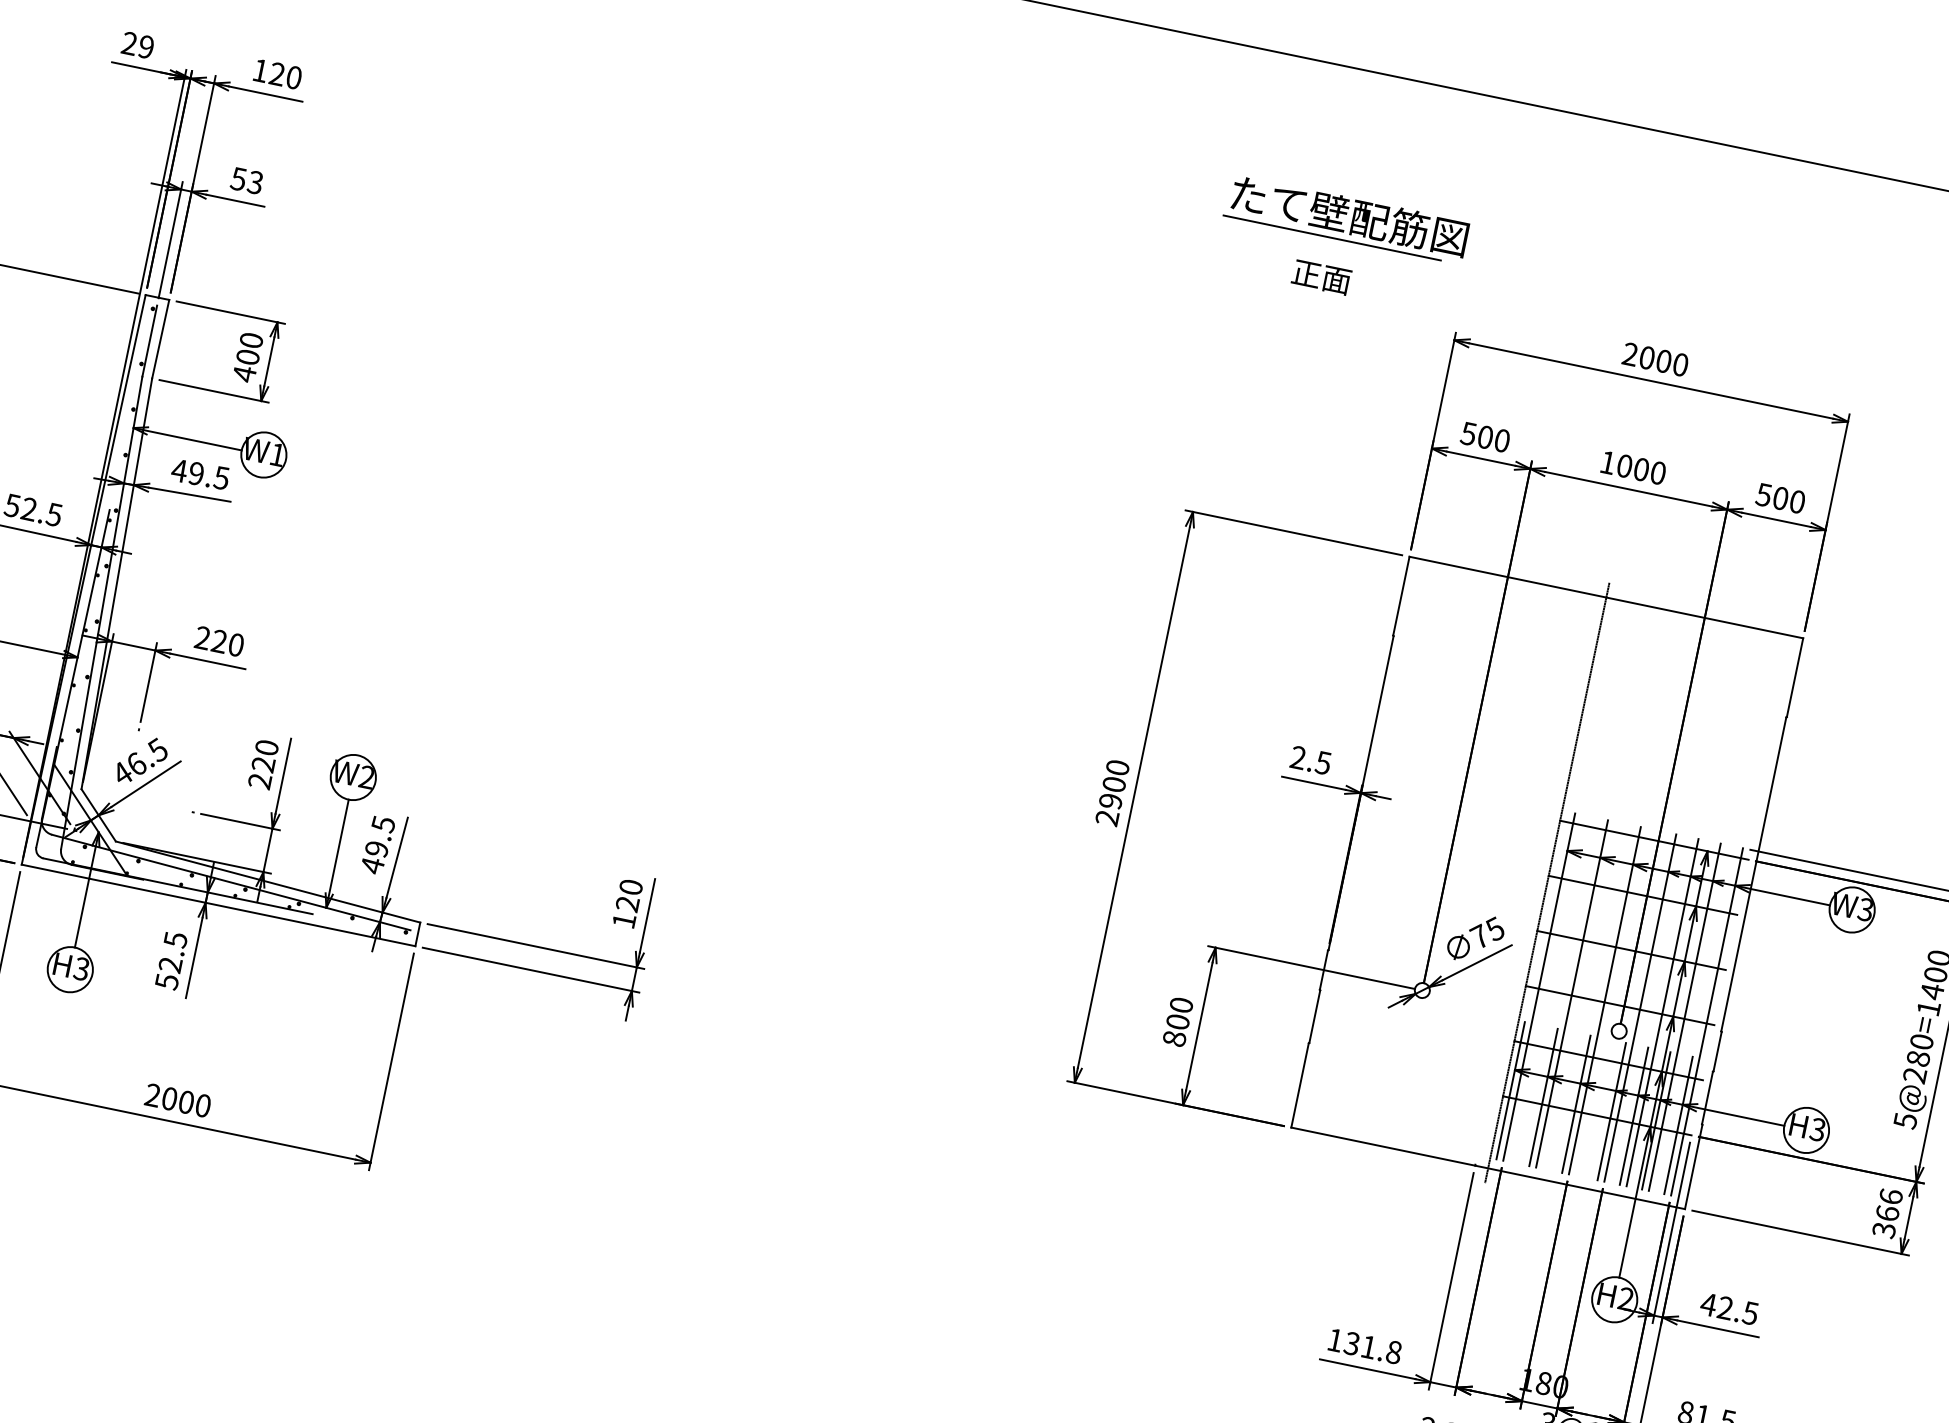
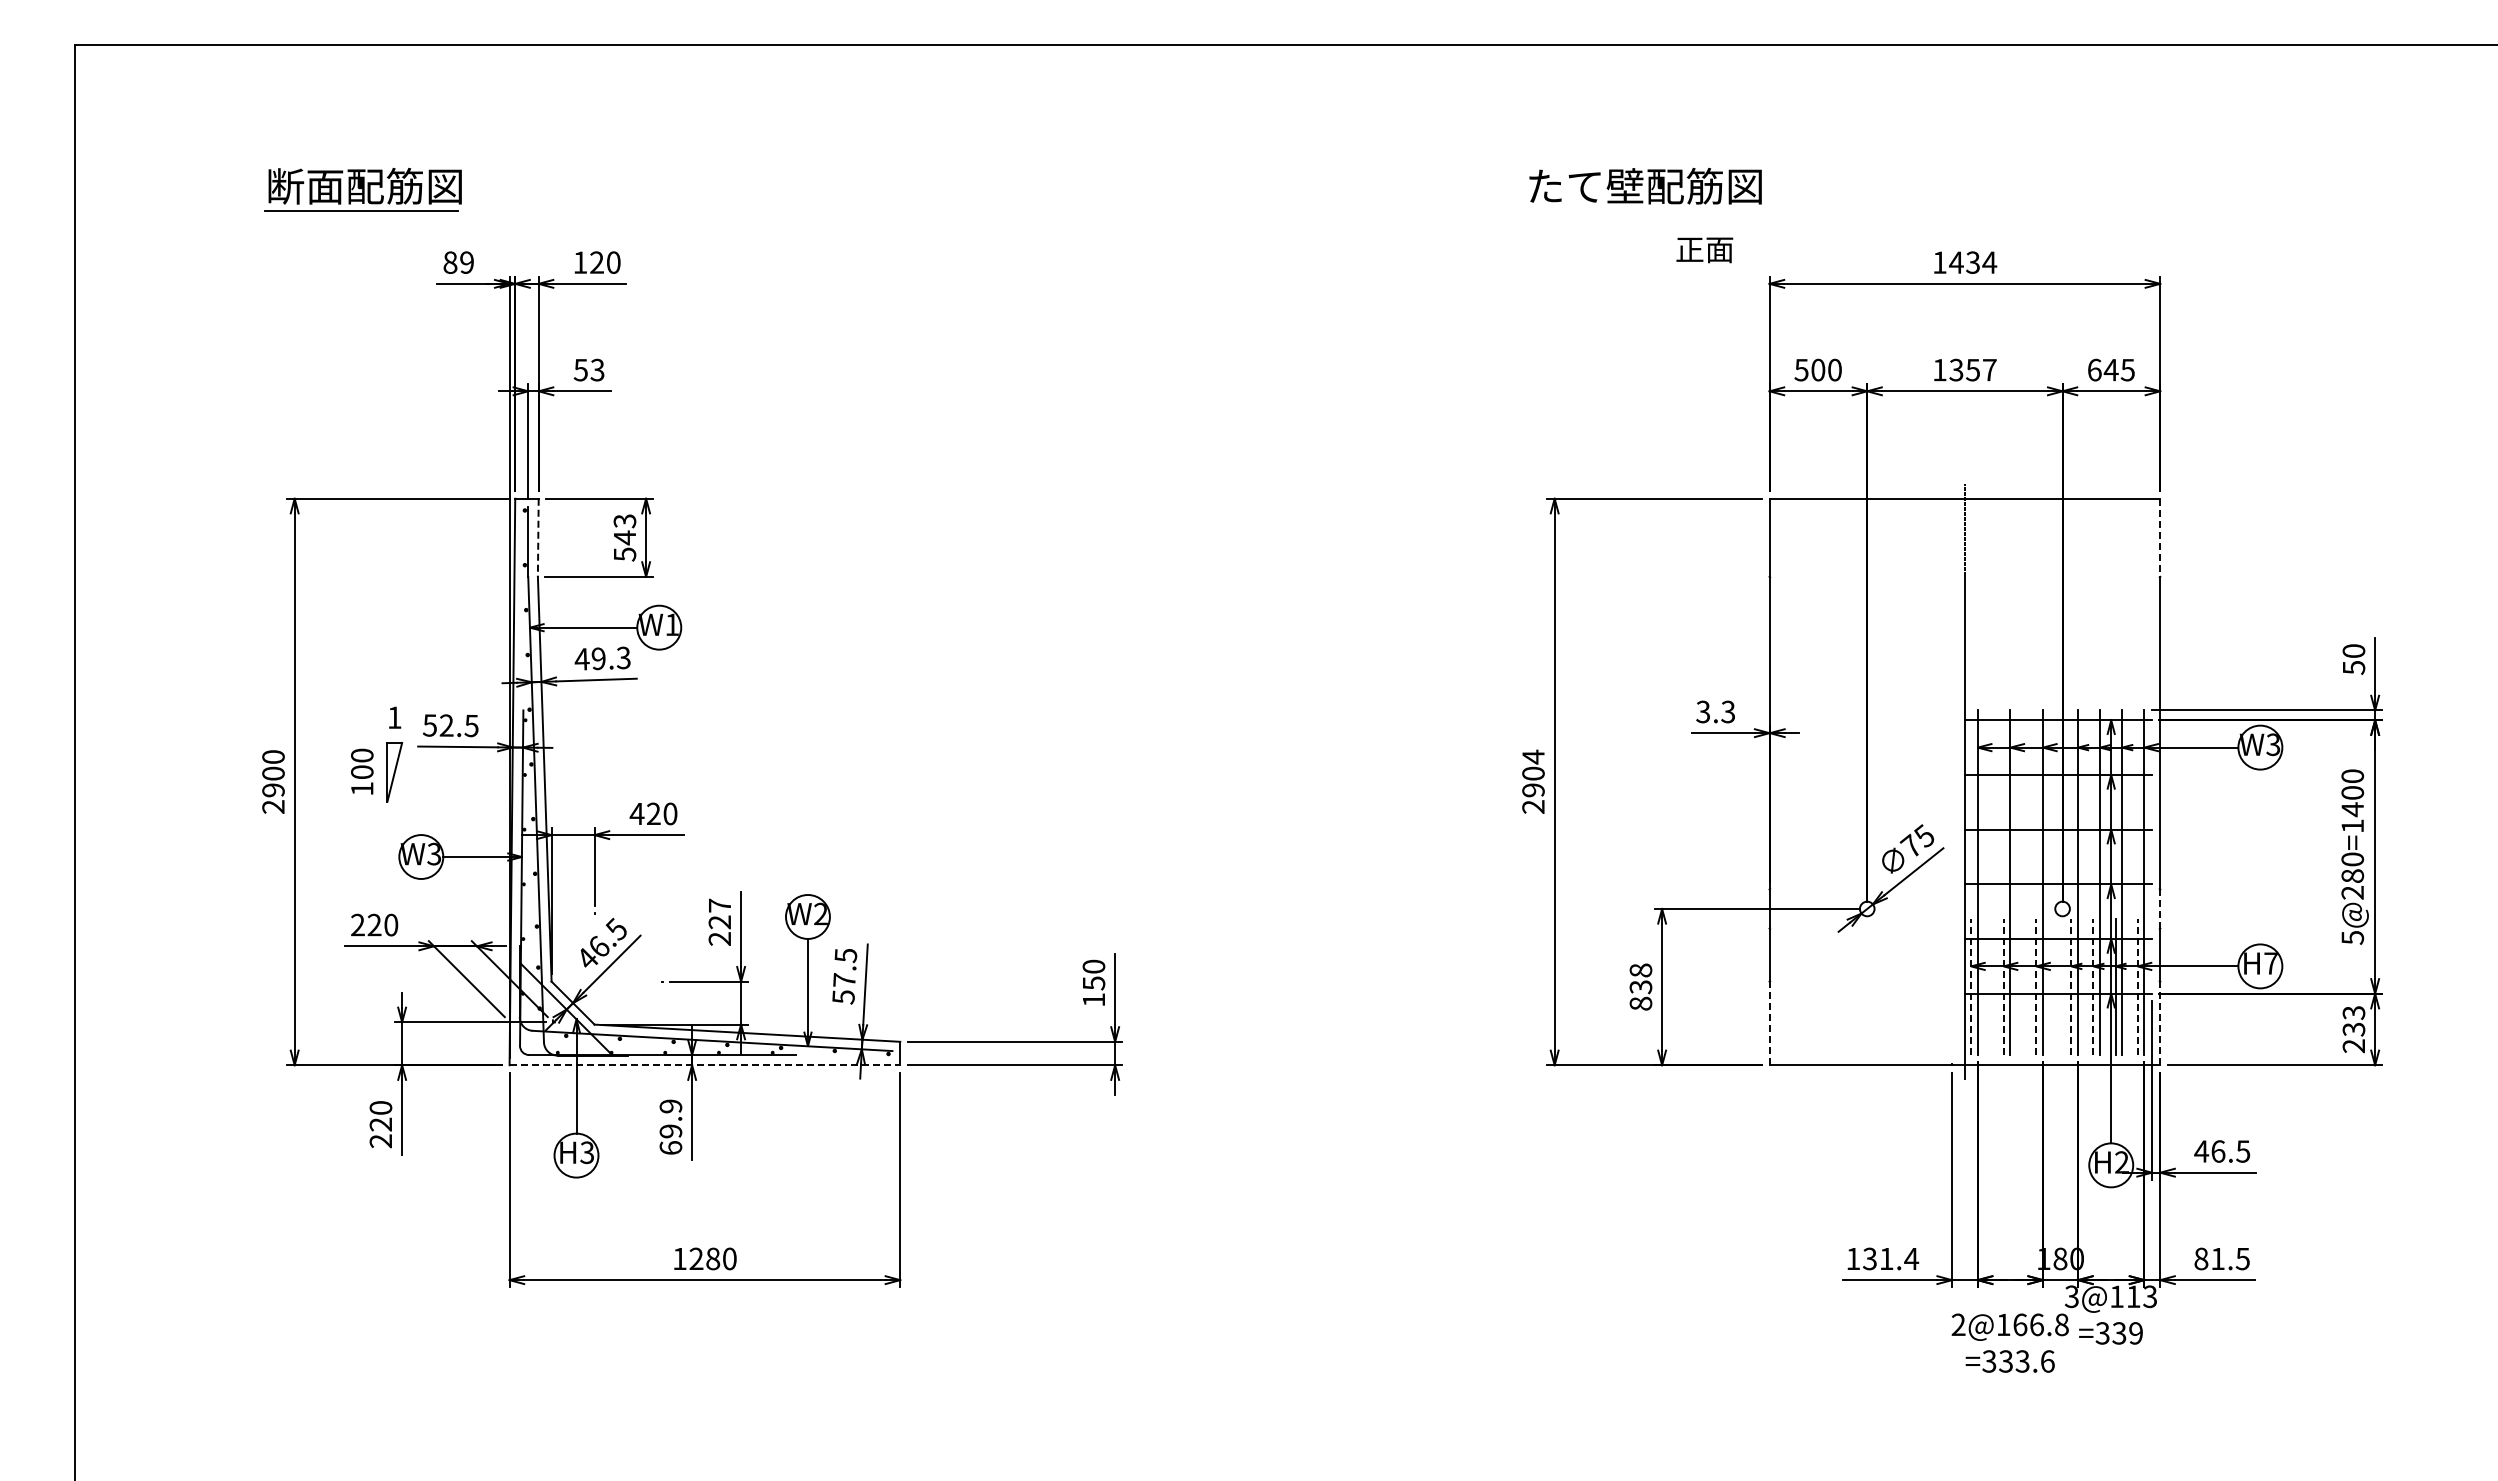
text: (129, 43) -> (450, 262), 29 -> 89
line: (1331, 237) -> (1632, 210), removed
text: (1321, 277) -> (1704, 250), moved
line: (160, 339) -> (538, 538), solid -> dashed
text: (247, 357) -> (624, 538), 400 -> 543
text: (1656, 359) -> (1965, 262), 2000 -> 1434
text: (1640, 468) -> (1972, 369), 1000 -> 1357
text: (221, 477) -> (623, 657), 49.5 -> 49.3
text: (1780, 497) -> (2110, 369), 500 -> 645
text: (202, 637) -> (636, 813), 220 -> 420
line: (1795, 678) -> (2160, 538), solid -> dashed
text: (266, 747) -> (719, 905), 220 -> 227
text: (1310, 759) -> (1715, 711), 2.5 -> 3.3
text: (1117, 767) -> (1533, 756), 2900 -> 2904
text: (374, 857) -> (843, 988), 49.5 -> 57.5
text: (627, 904) -> (1093, 983), 120 -> 150
line: (219, 905) -> (705, 1065), solid -> dashed
text: (170, 960) -> (670, 1127), 52.5 -> 69.9
text: (1179, 1013) -> (1640, 978), 800 -> 838
line: (1717, 1051) -> (2160, 908), solid -> dashed
line: (1299, 1085) -> (1769, 1023), solid -> dashed
line: (1511, 1090) -> (1971, 986), solid -> dashed
line: (1543, 1097) -> (2003, 986), solid -> dashed
text: (169, 1098) -> (696, 1258), 2000 -> 1280
line: (1576, 1103) -> (2036, 986), solid -> dashed
line: (1611, 1111) -> (2071, 986), solid -> dashed
line: (1634, 1115) -> (2093, 986), solid -> dashed
line: (1678, 1125) -> (2137, 986), solid -> dashed
text: (1817, 1129) -> (2270, 963), H3 -> H7
line: (1693, 1167) -> (2160, 1023), solid -> dashed
text: (1887, 1213) -> (2353, 1029), 366 -> 233
text: (1725, 1308) -> (2218, 1151), 42.5 -> 46.5
text: (1394, 1351) -> (1911, 1258), 131.8 -> 131.4

